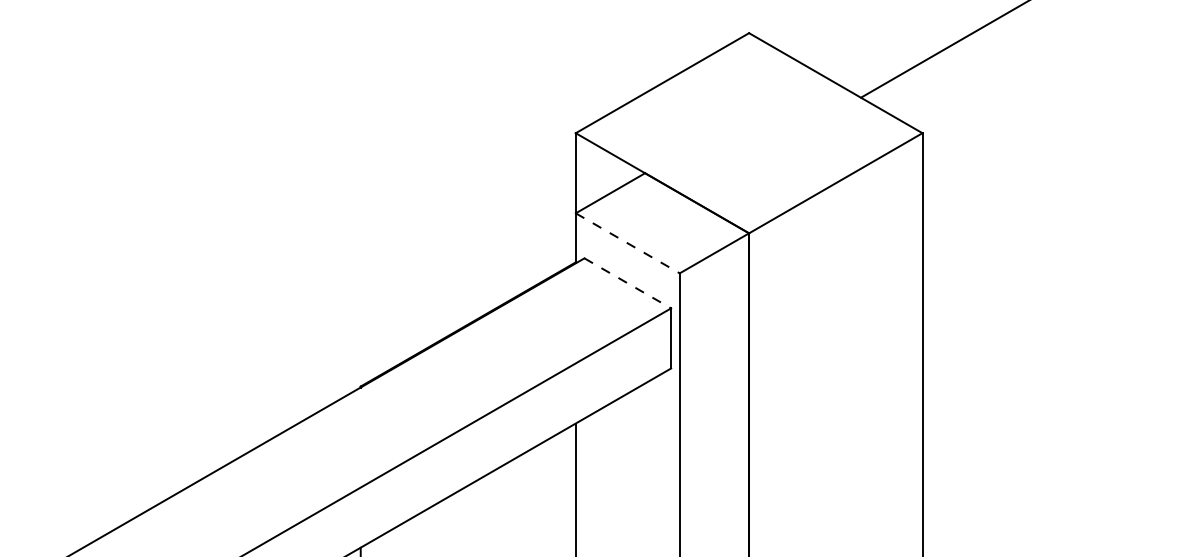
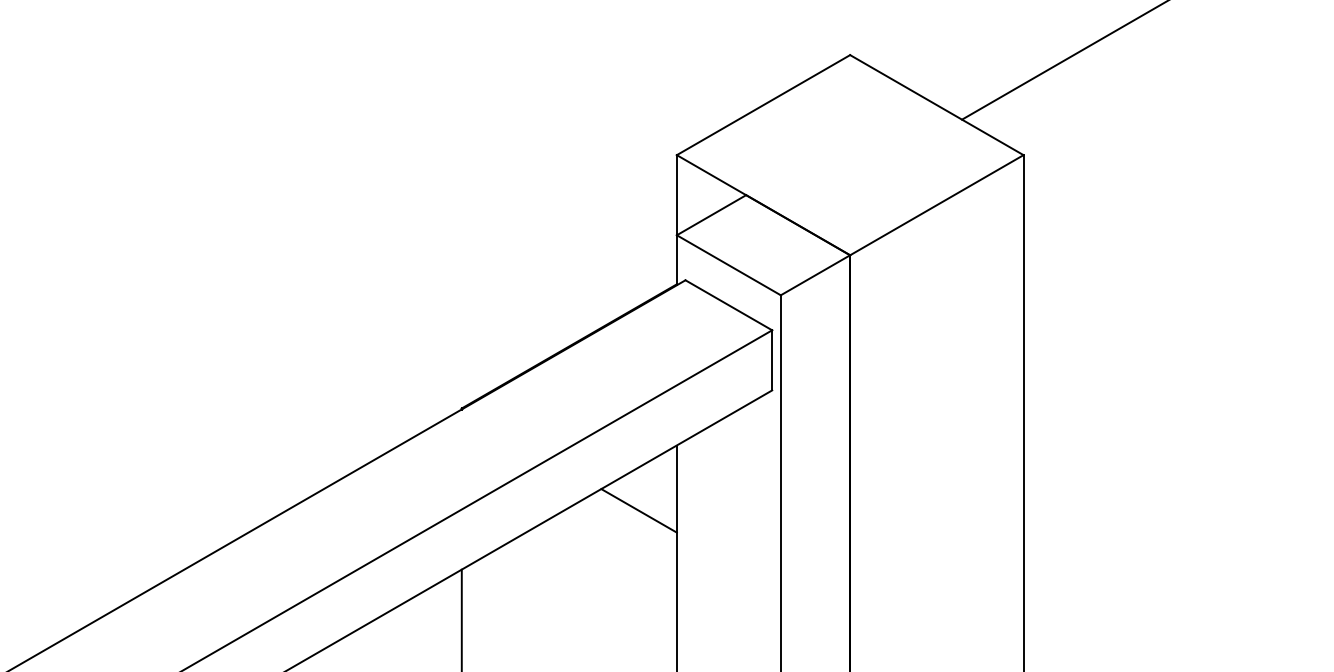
line: (628, 243) -> (729, 265), dashed -> solid
line: (628, 283) -> (729, 305), dashed -> solid
line: (537, 488) -> (638, 510), added

